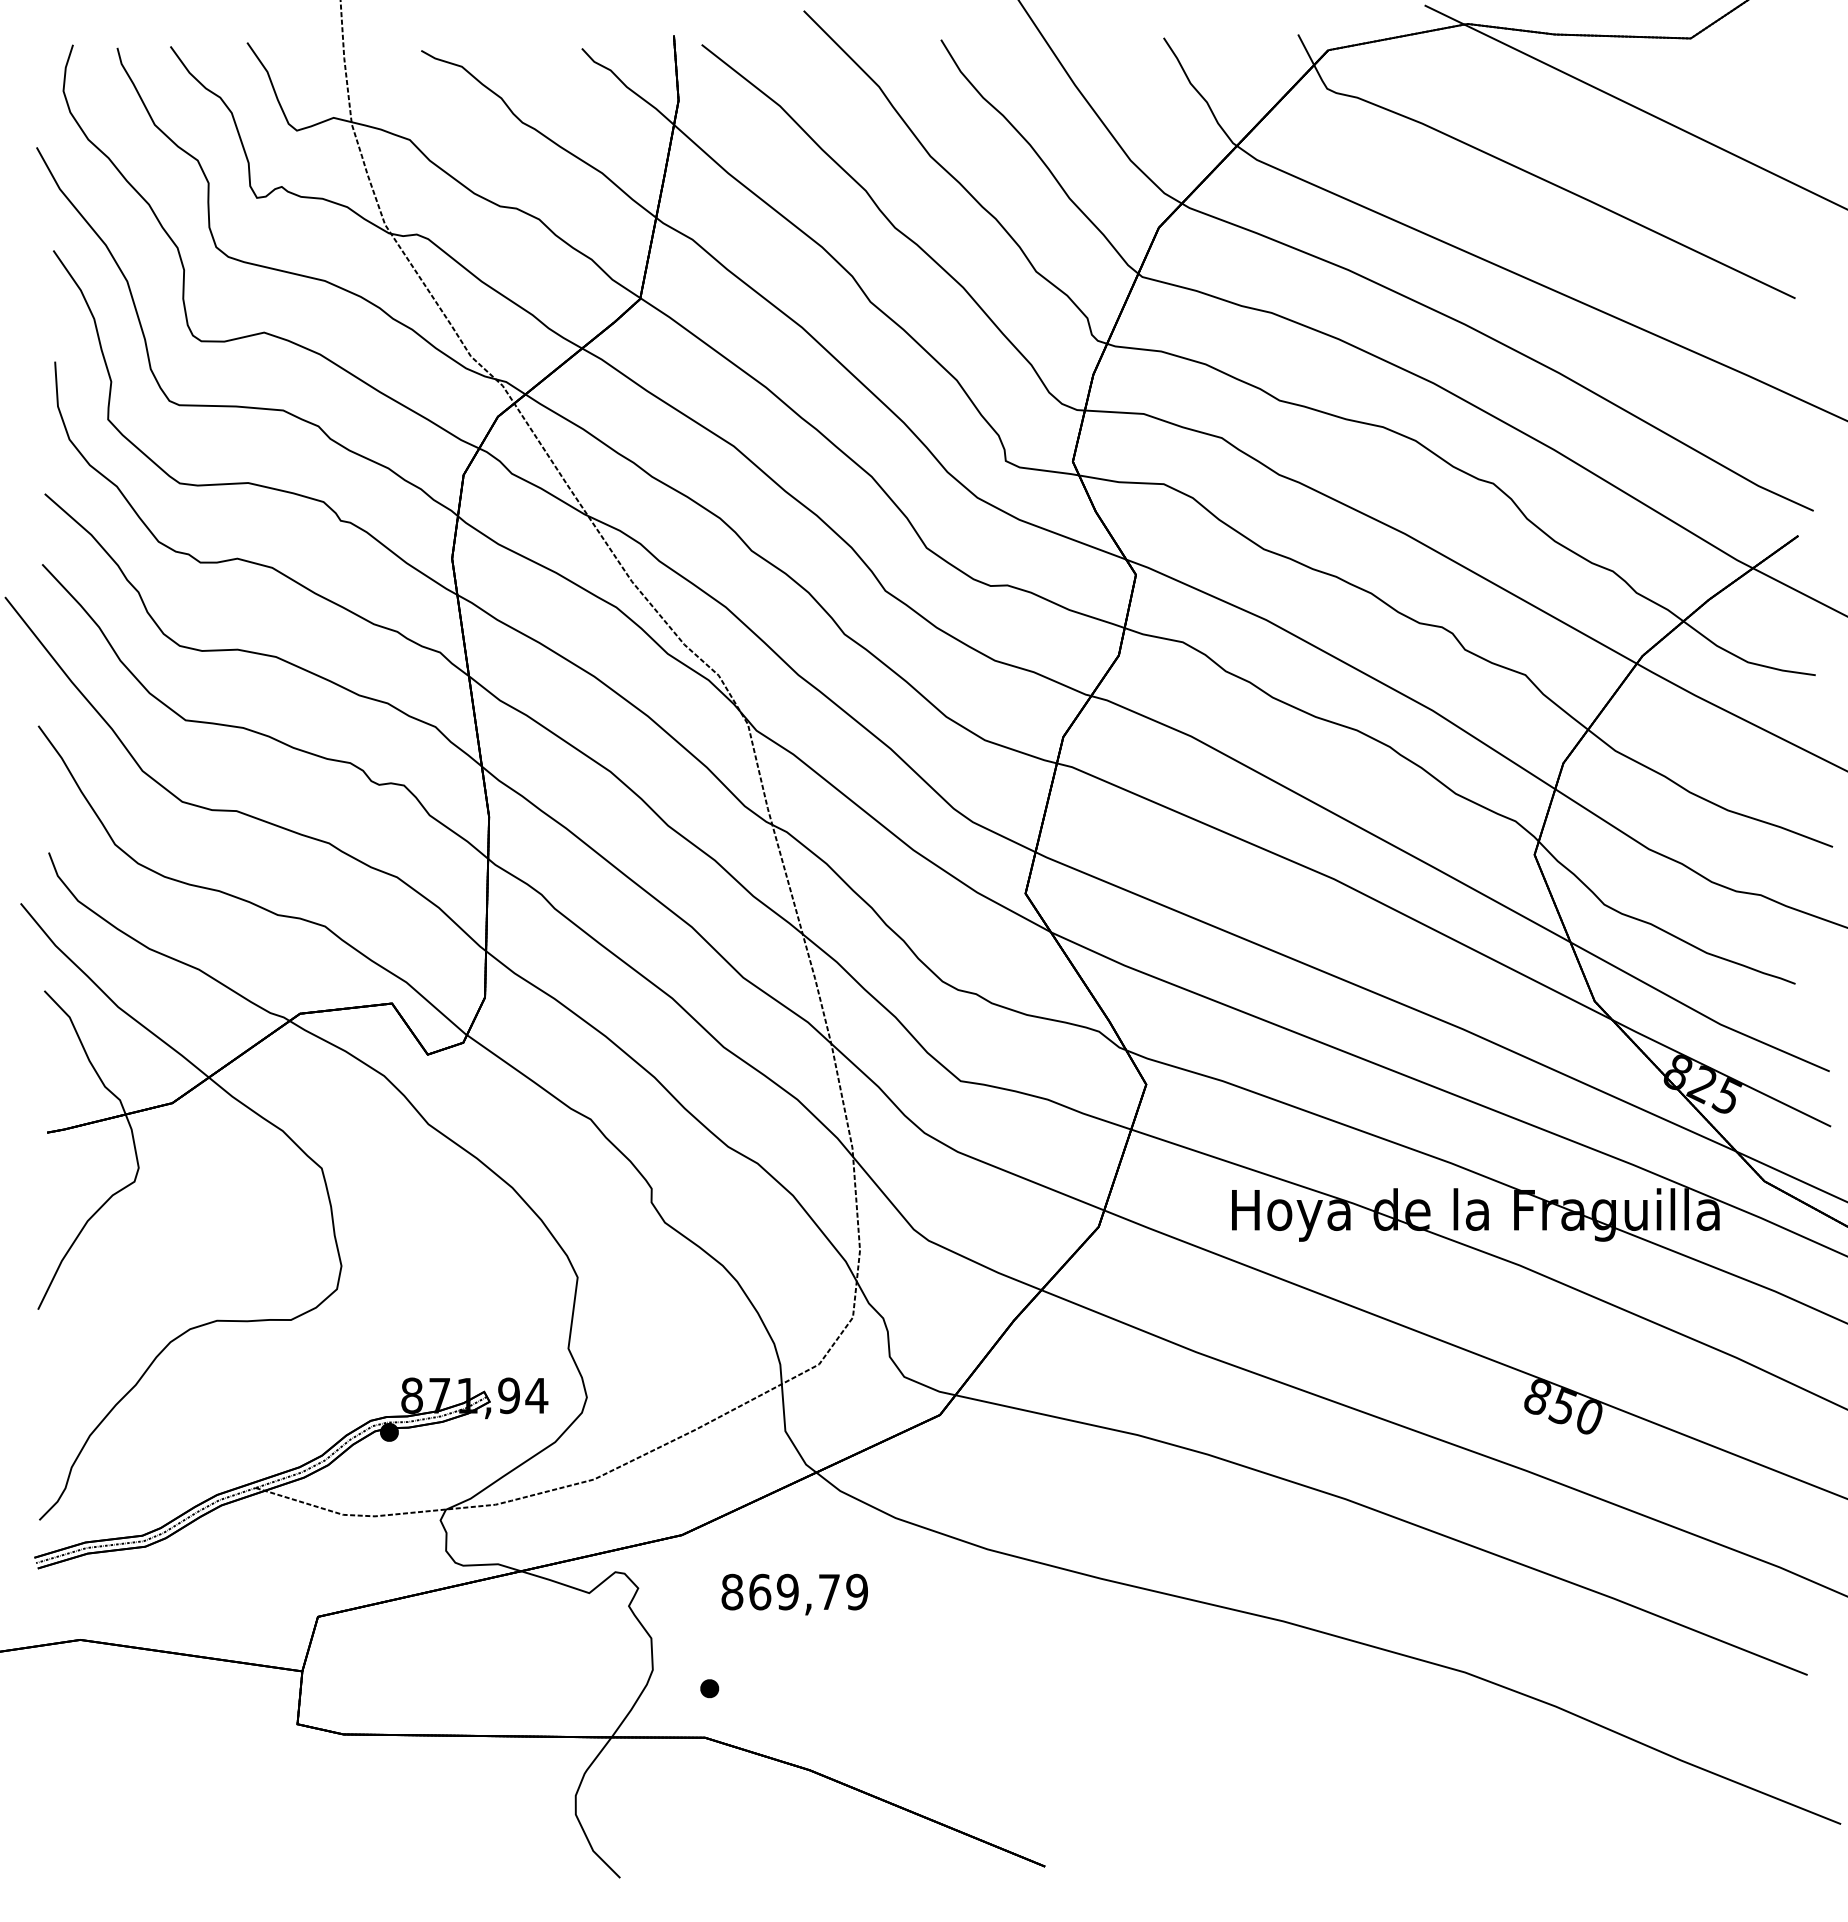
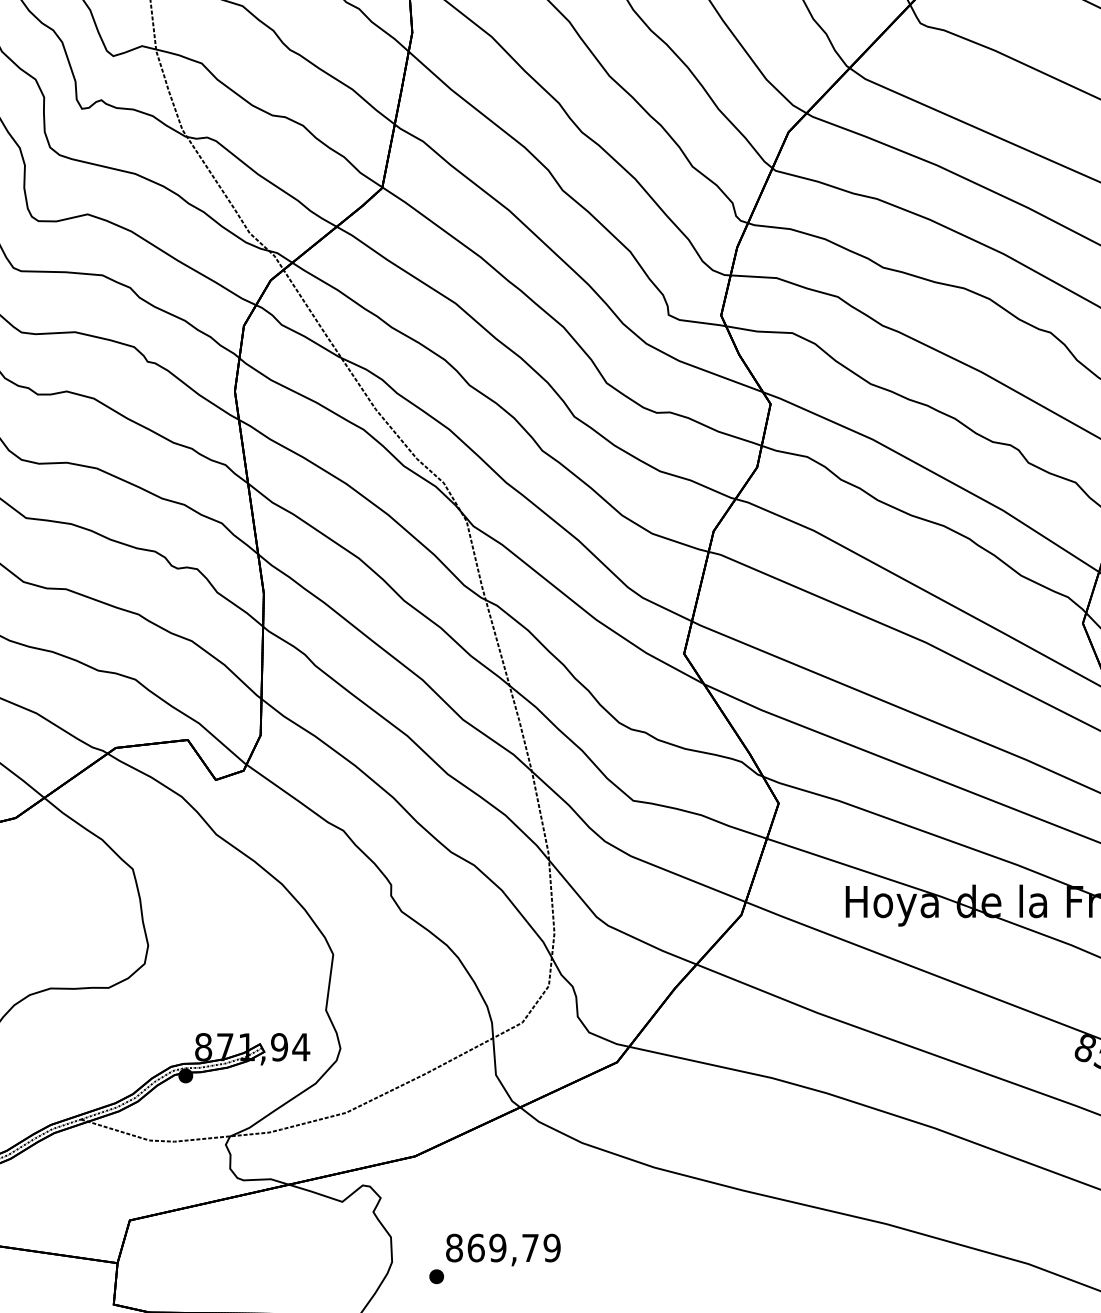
text: (794, 1594) -> (503, 1249), moved

